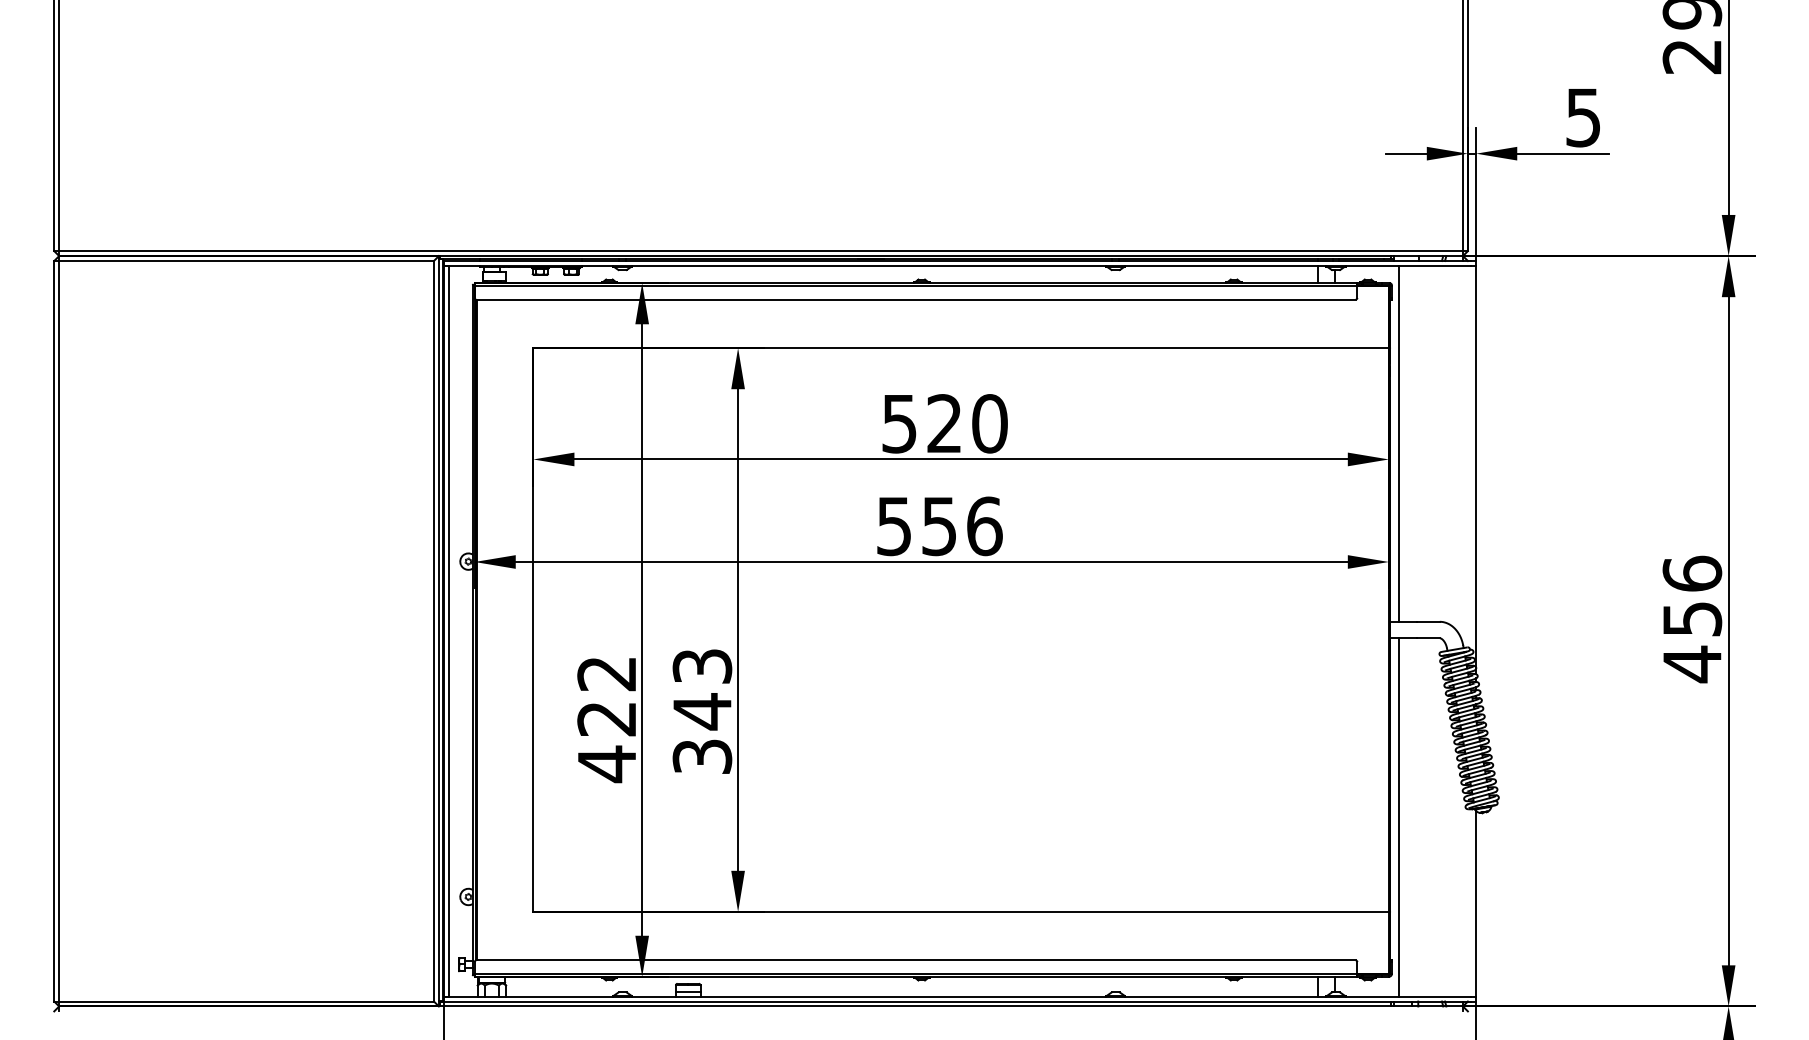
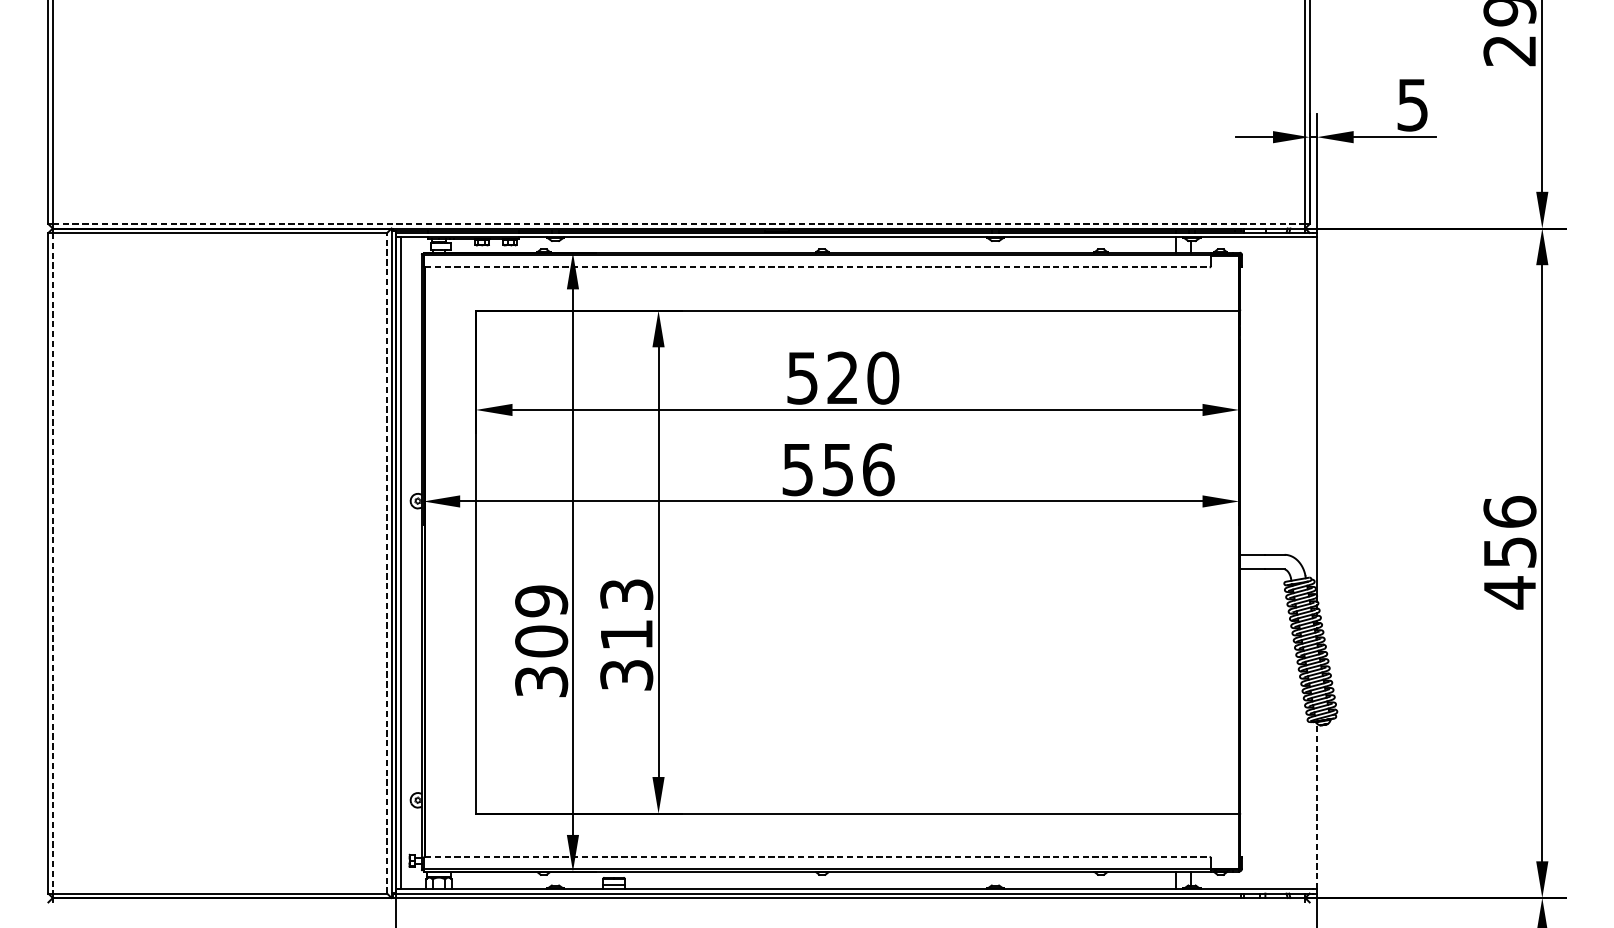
line: (761, 251) -> (679, 224), solid -> dashed
line: (916, 299) -> (817, 267), solid -> dashed
line: (1399, 443) -> (1248, 395), removed
line: (433, 630) -> (386, 562), solid -> dashed
line: (59, 631) -> (53, 563), solid -> dashed
text: (702, 711) -> (626, 634), 343 -> 313
text: (606, 719) -> (541, 641), 422 -> 309
line: (1399, 817) -> (1248, 729), removed
line: (1476, 903) -> (1317, 806), solid -> dashed
line: (916, 960) -> (817, 857), solid -> dashed

